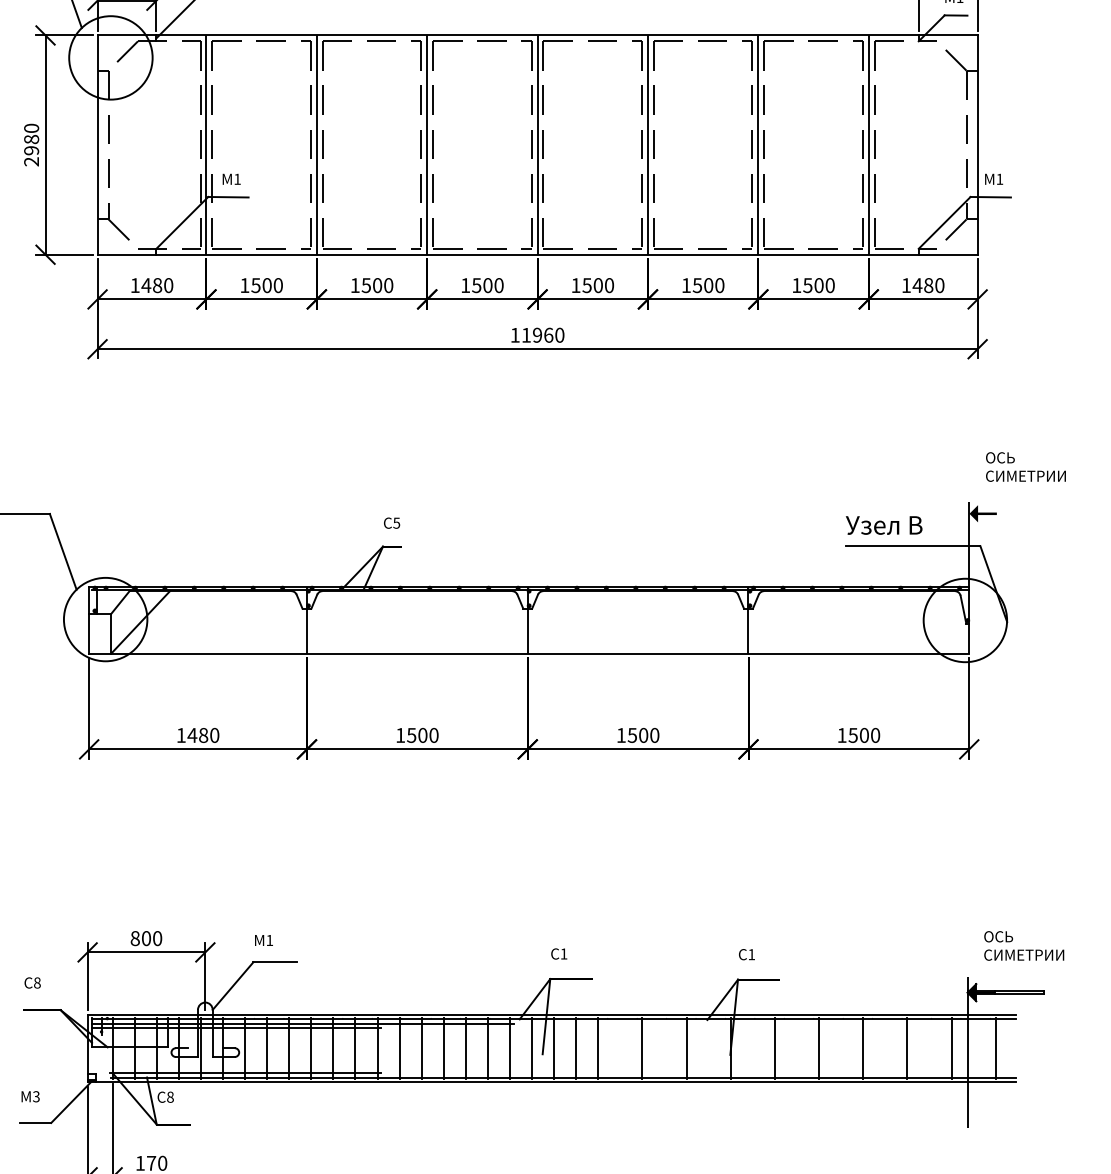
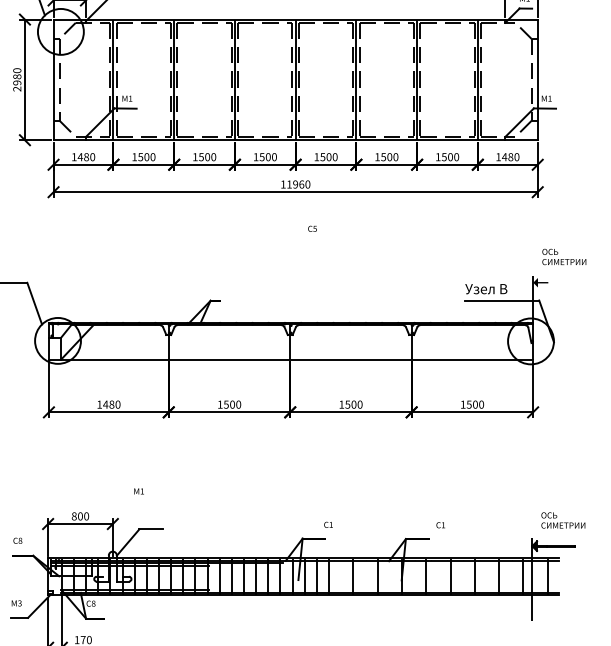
text: (391, 522) -> (312, 228), moved
text: (262, 940) -> (138, 491), moved
text: (559, 953) -> (328, 524), moved
text: (746, 955) -> (440, 525), moved

